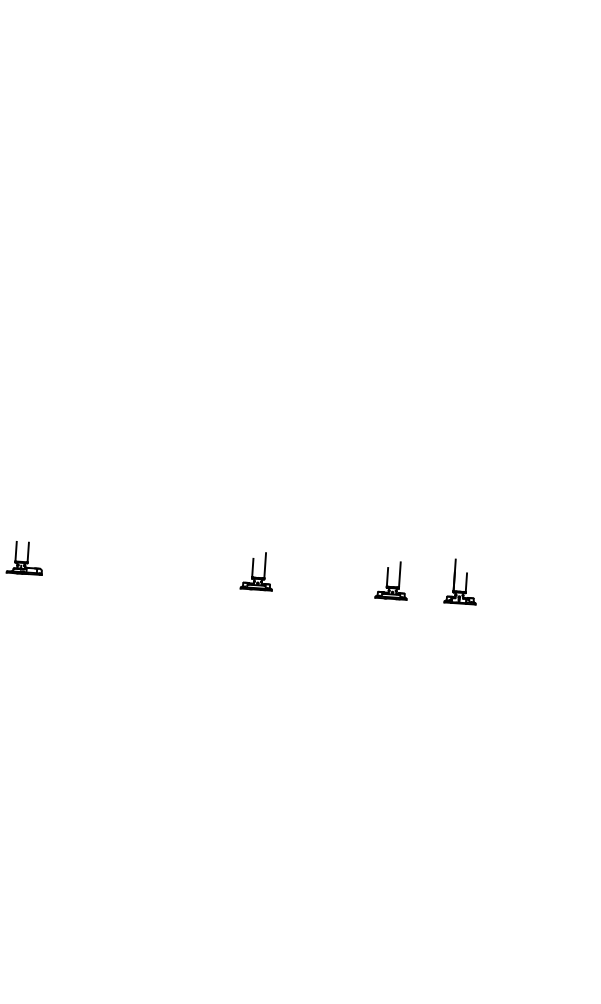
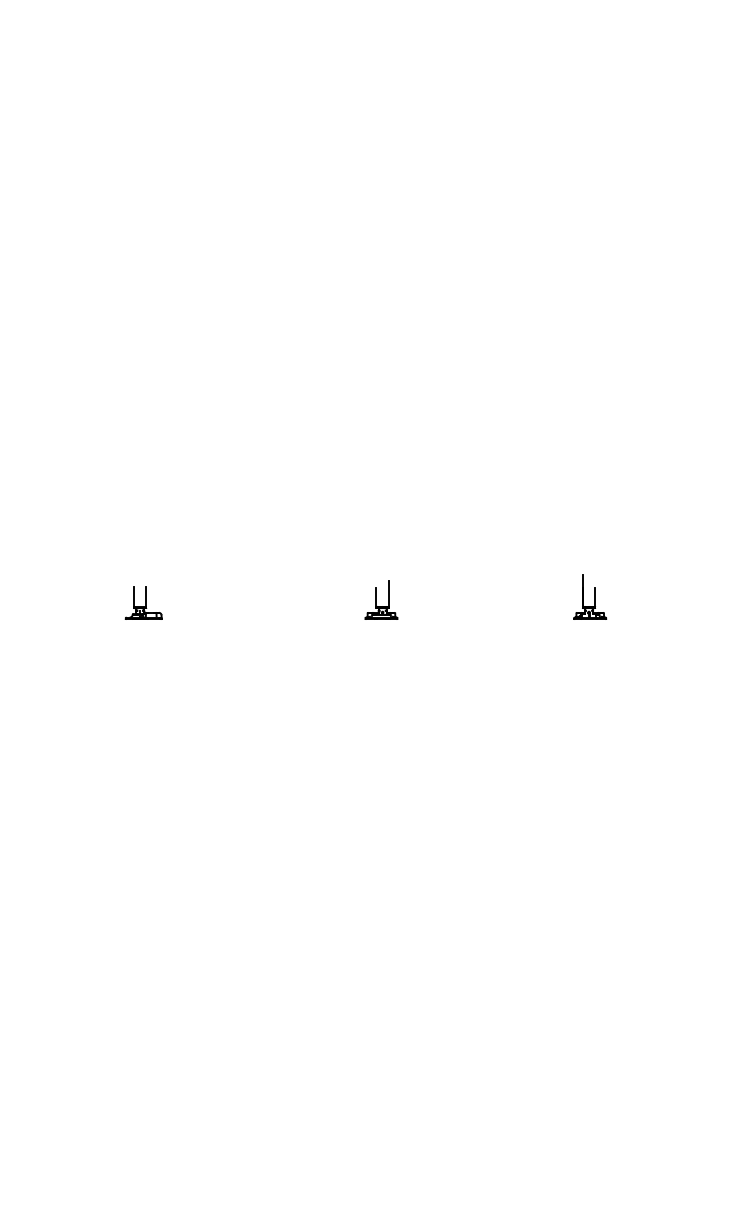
part: (392, 579) -> (519, 599), removed

